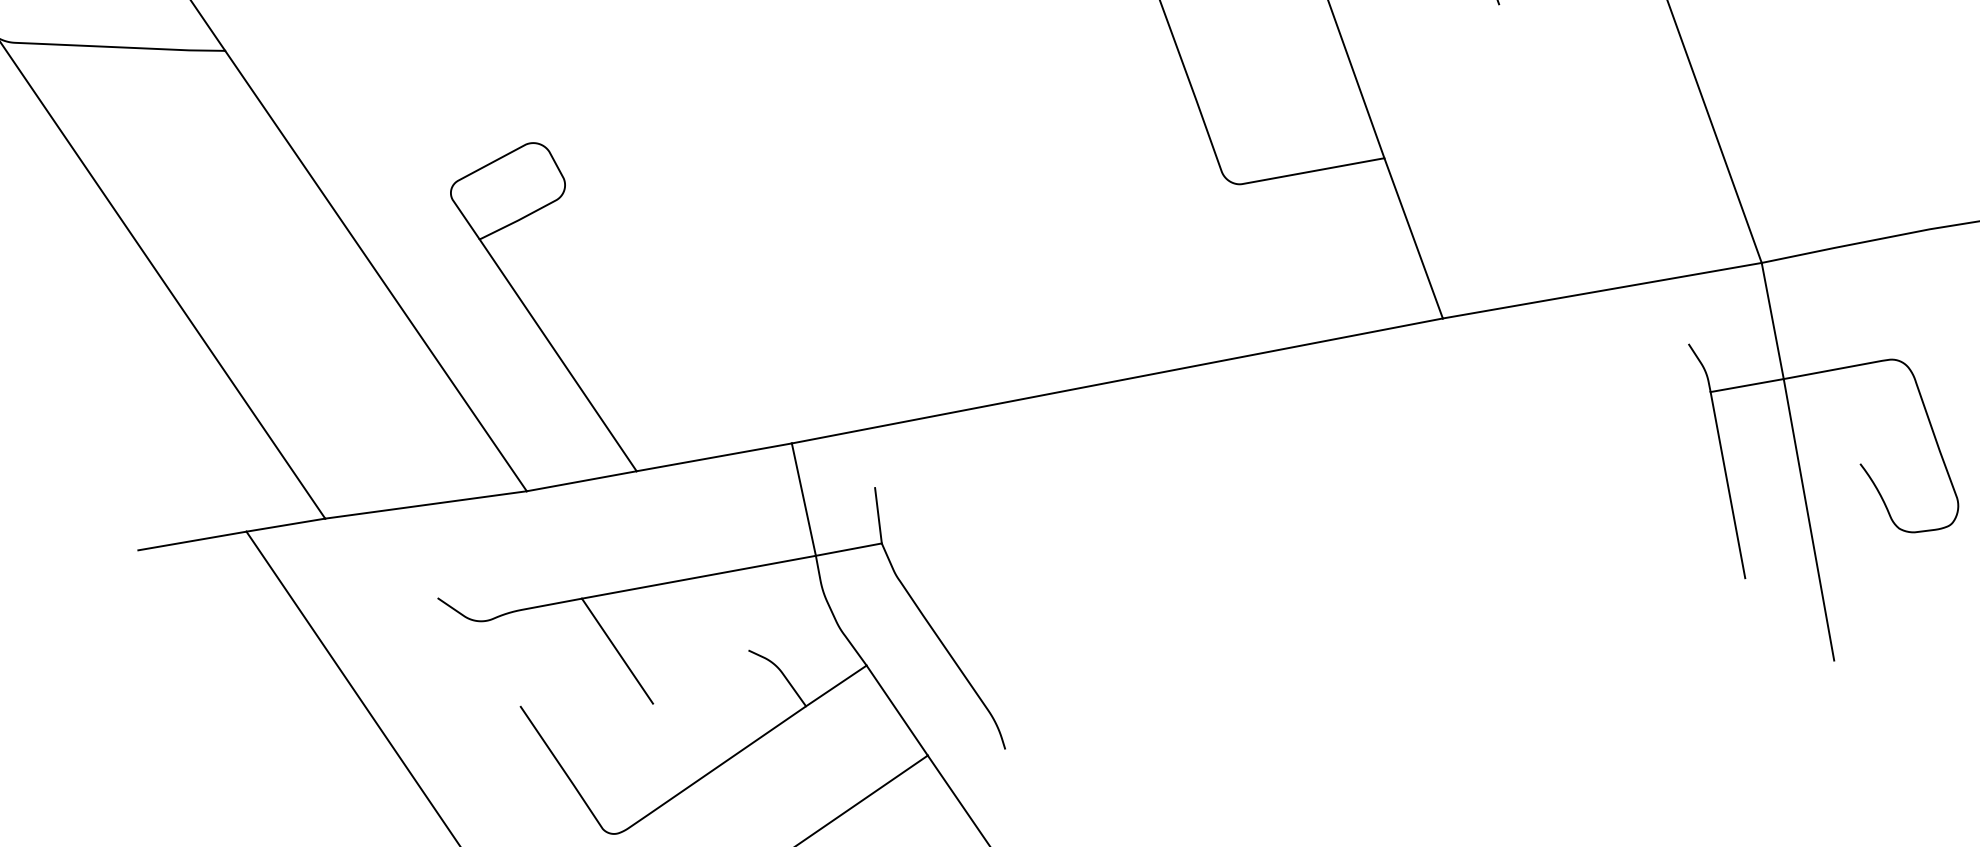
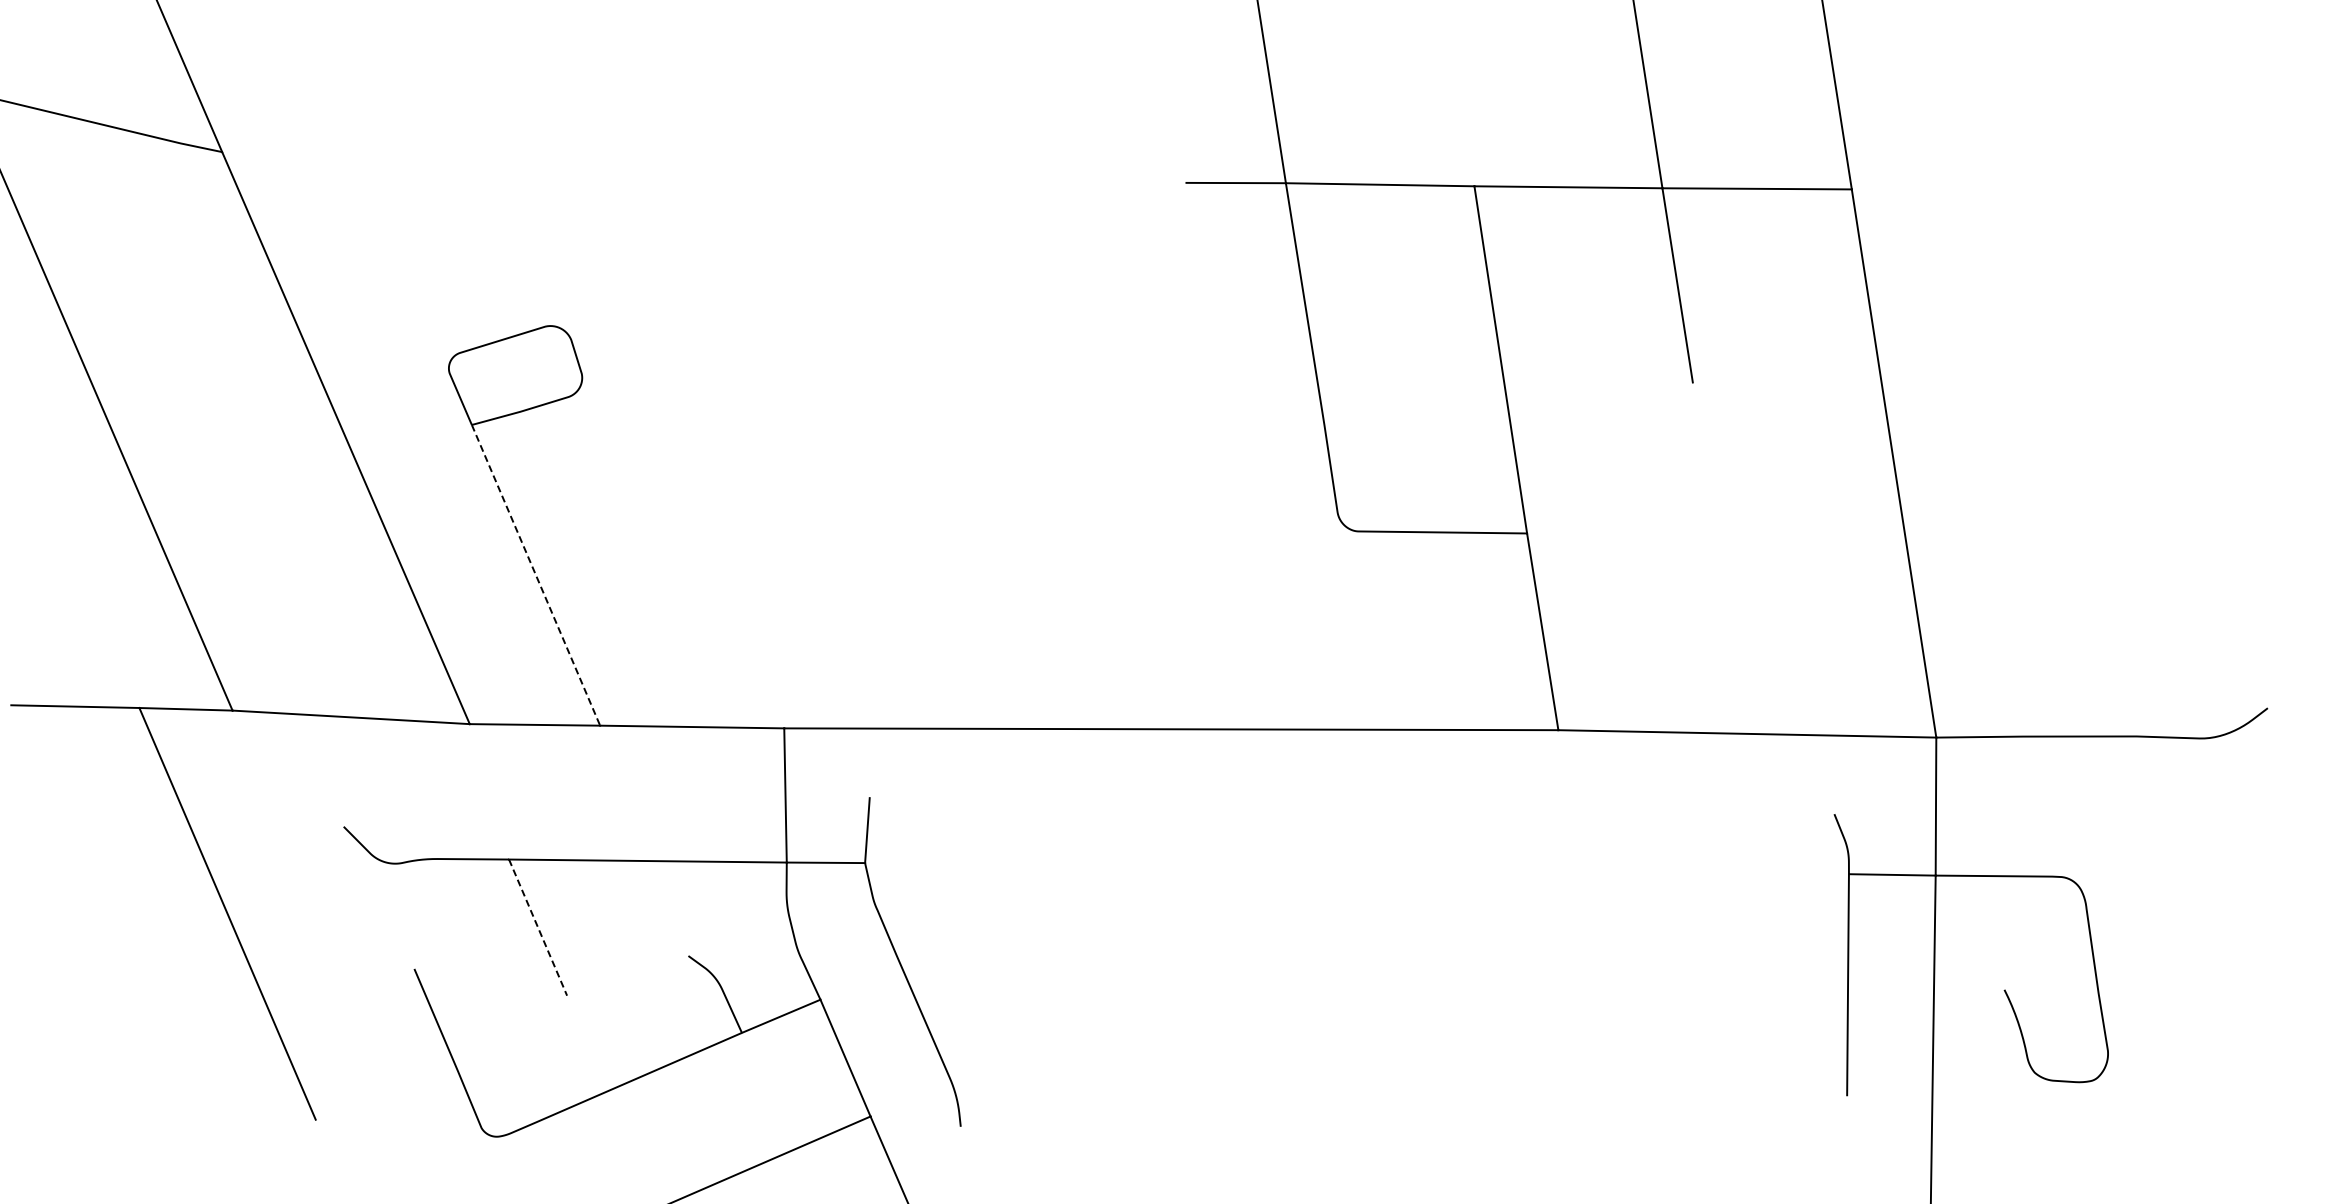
line: (558, 355) -> (536, 575), solid -> dashed
line: (617, 651) -> (538, 928), solid -> dashed

